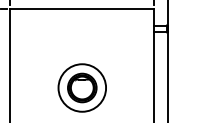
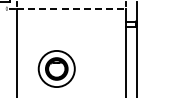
line: (81, 8) -> (71, 8), solid -> dashed
part: (81, 87) -> (56, 68), moved

